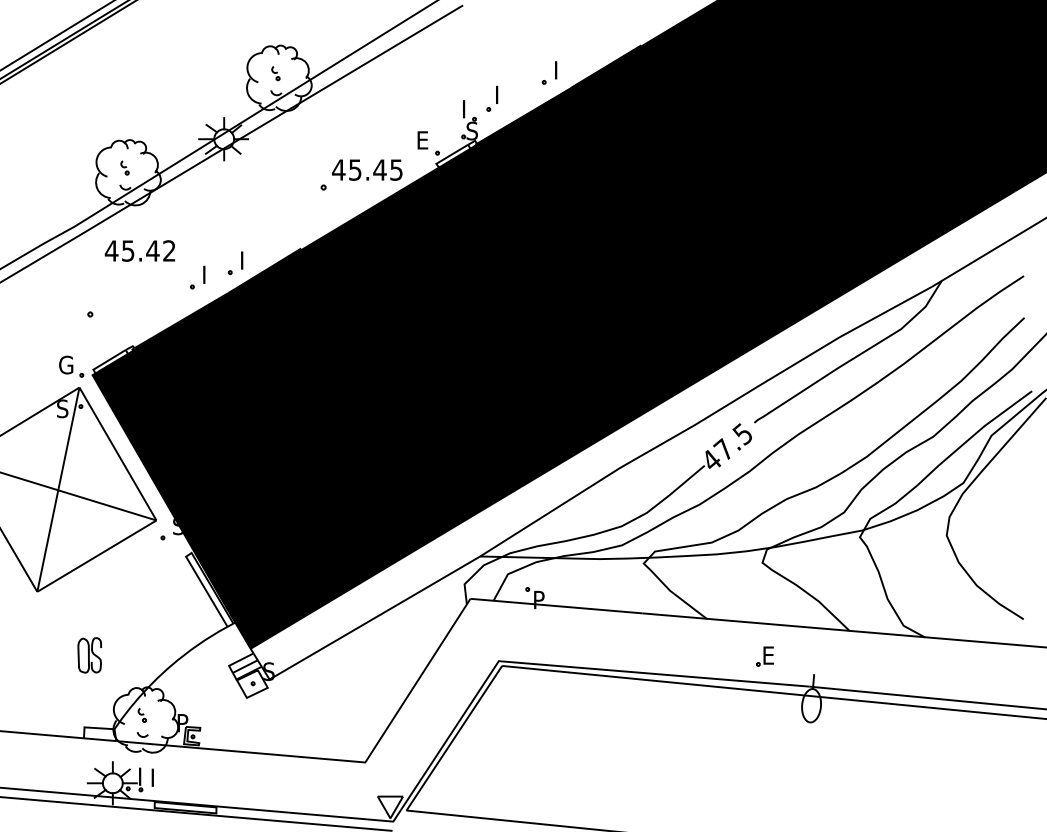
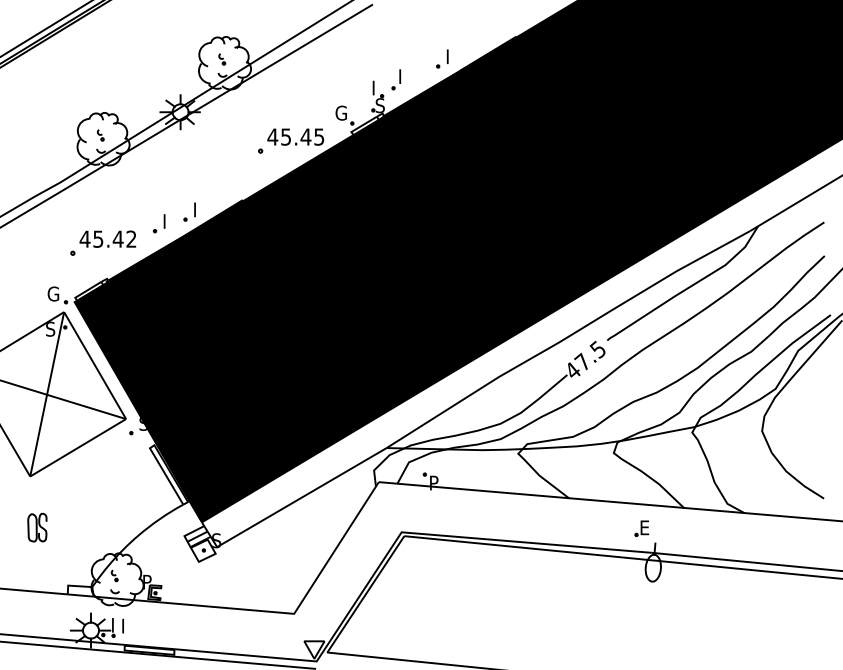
text: (422, 139) -> (340, 112), E -> G
text: (139, 250) -> (107, 238), moved
part: (89, 655) -> (37, 527), moved
part: (764, 656) -> (641, 528), moved

